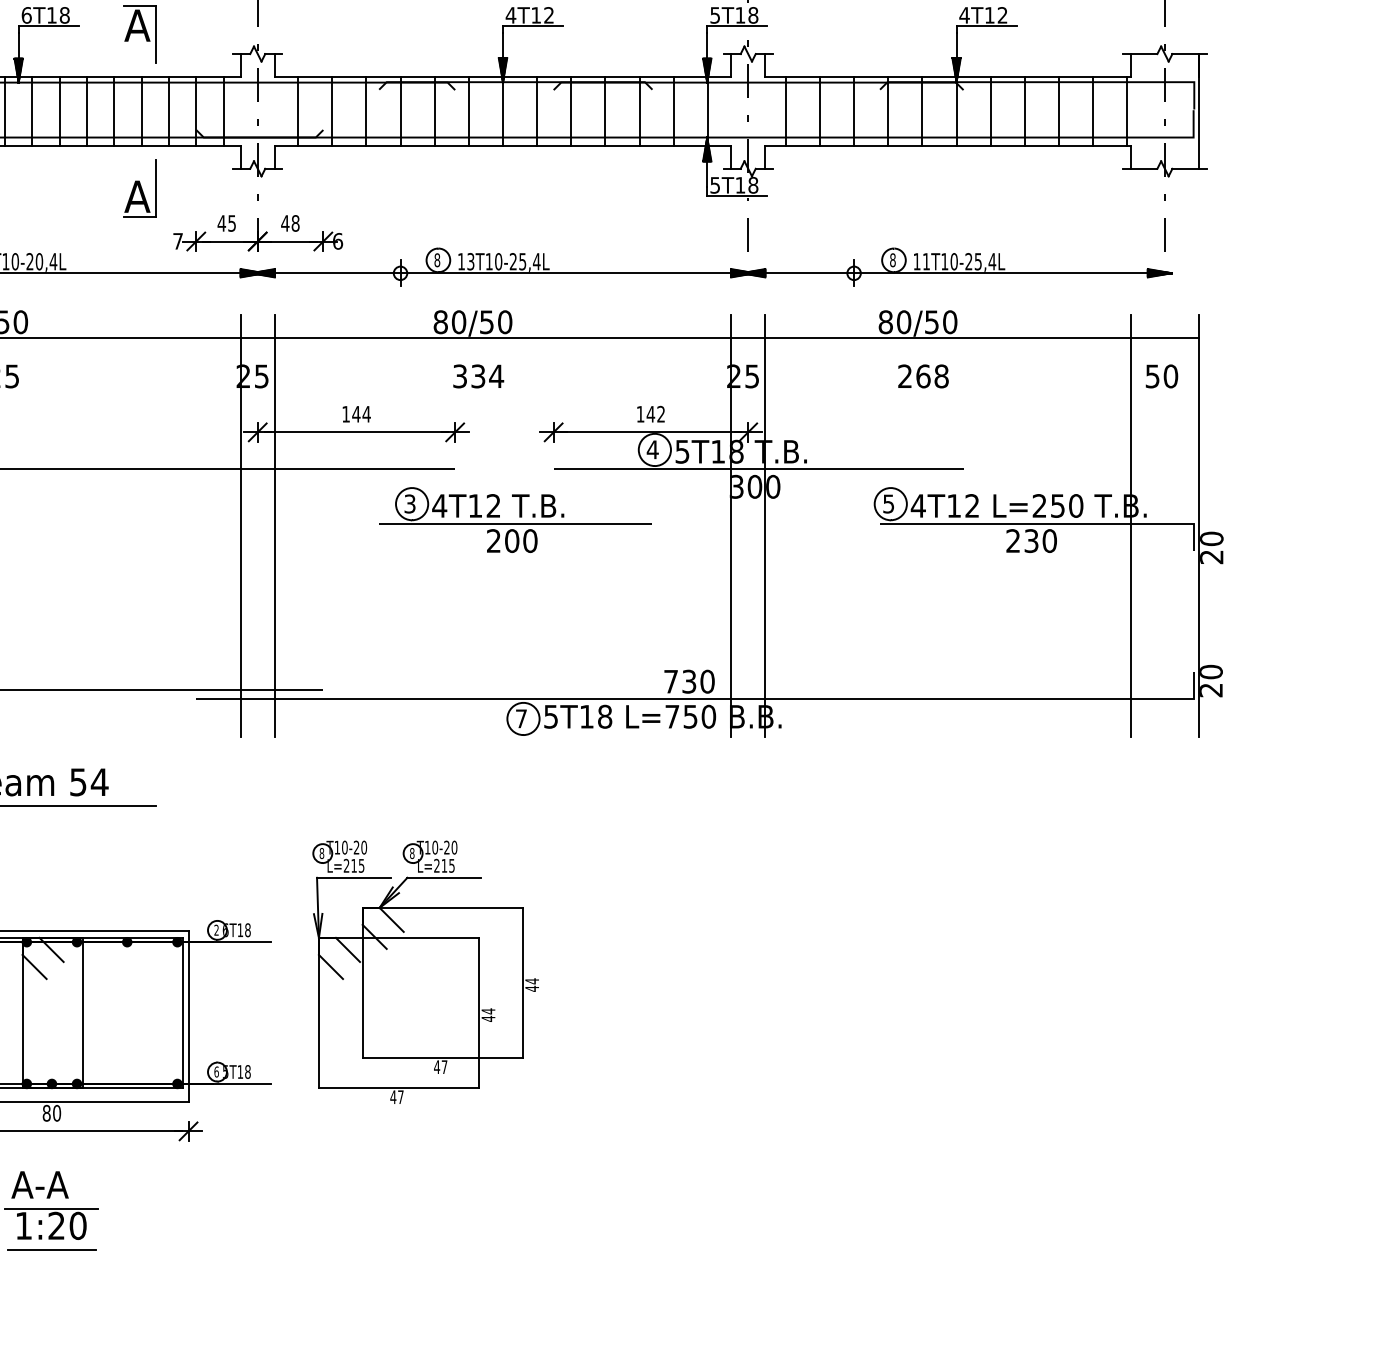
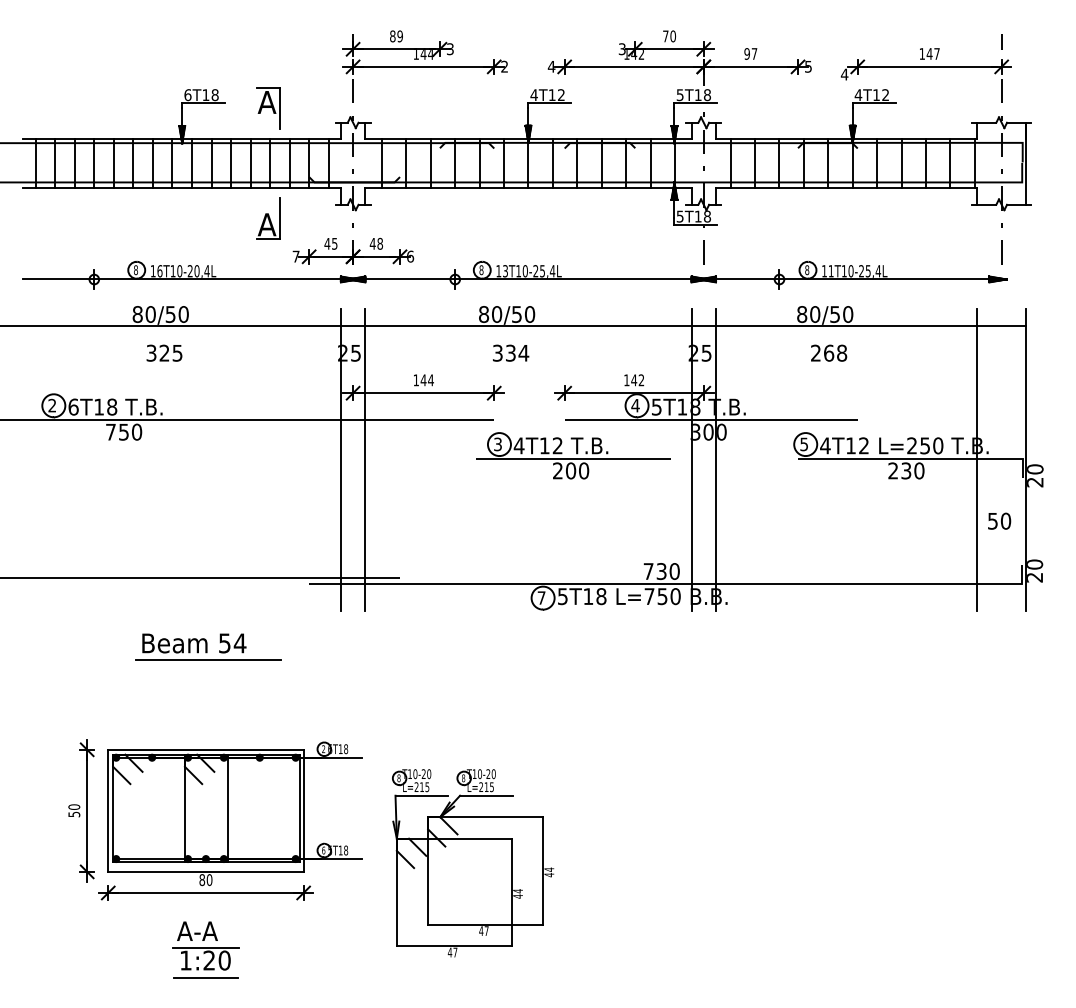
text: (1161, 375) -> (999, 520), moved
part: (515, 519) -> (573, 455), moved
part: (426, 972) -> (473, 863), moved

